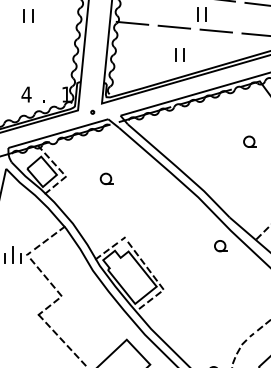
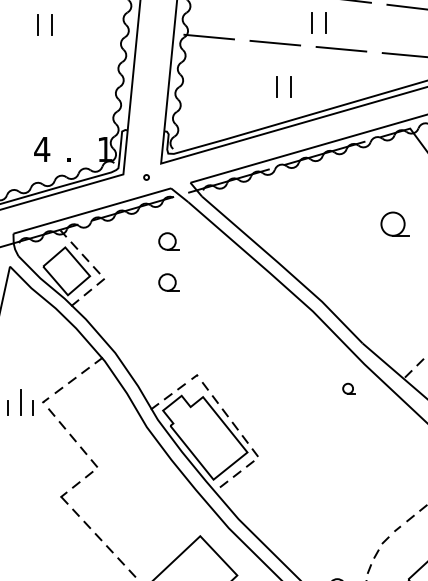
part: (249, 141) -> (393, 223), size x1.4
part: (106, 152) -> (168, 240), added
part: (220, 246) -> (348, 389), size x0.6

